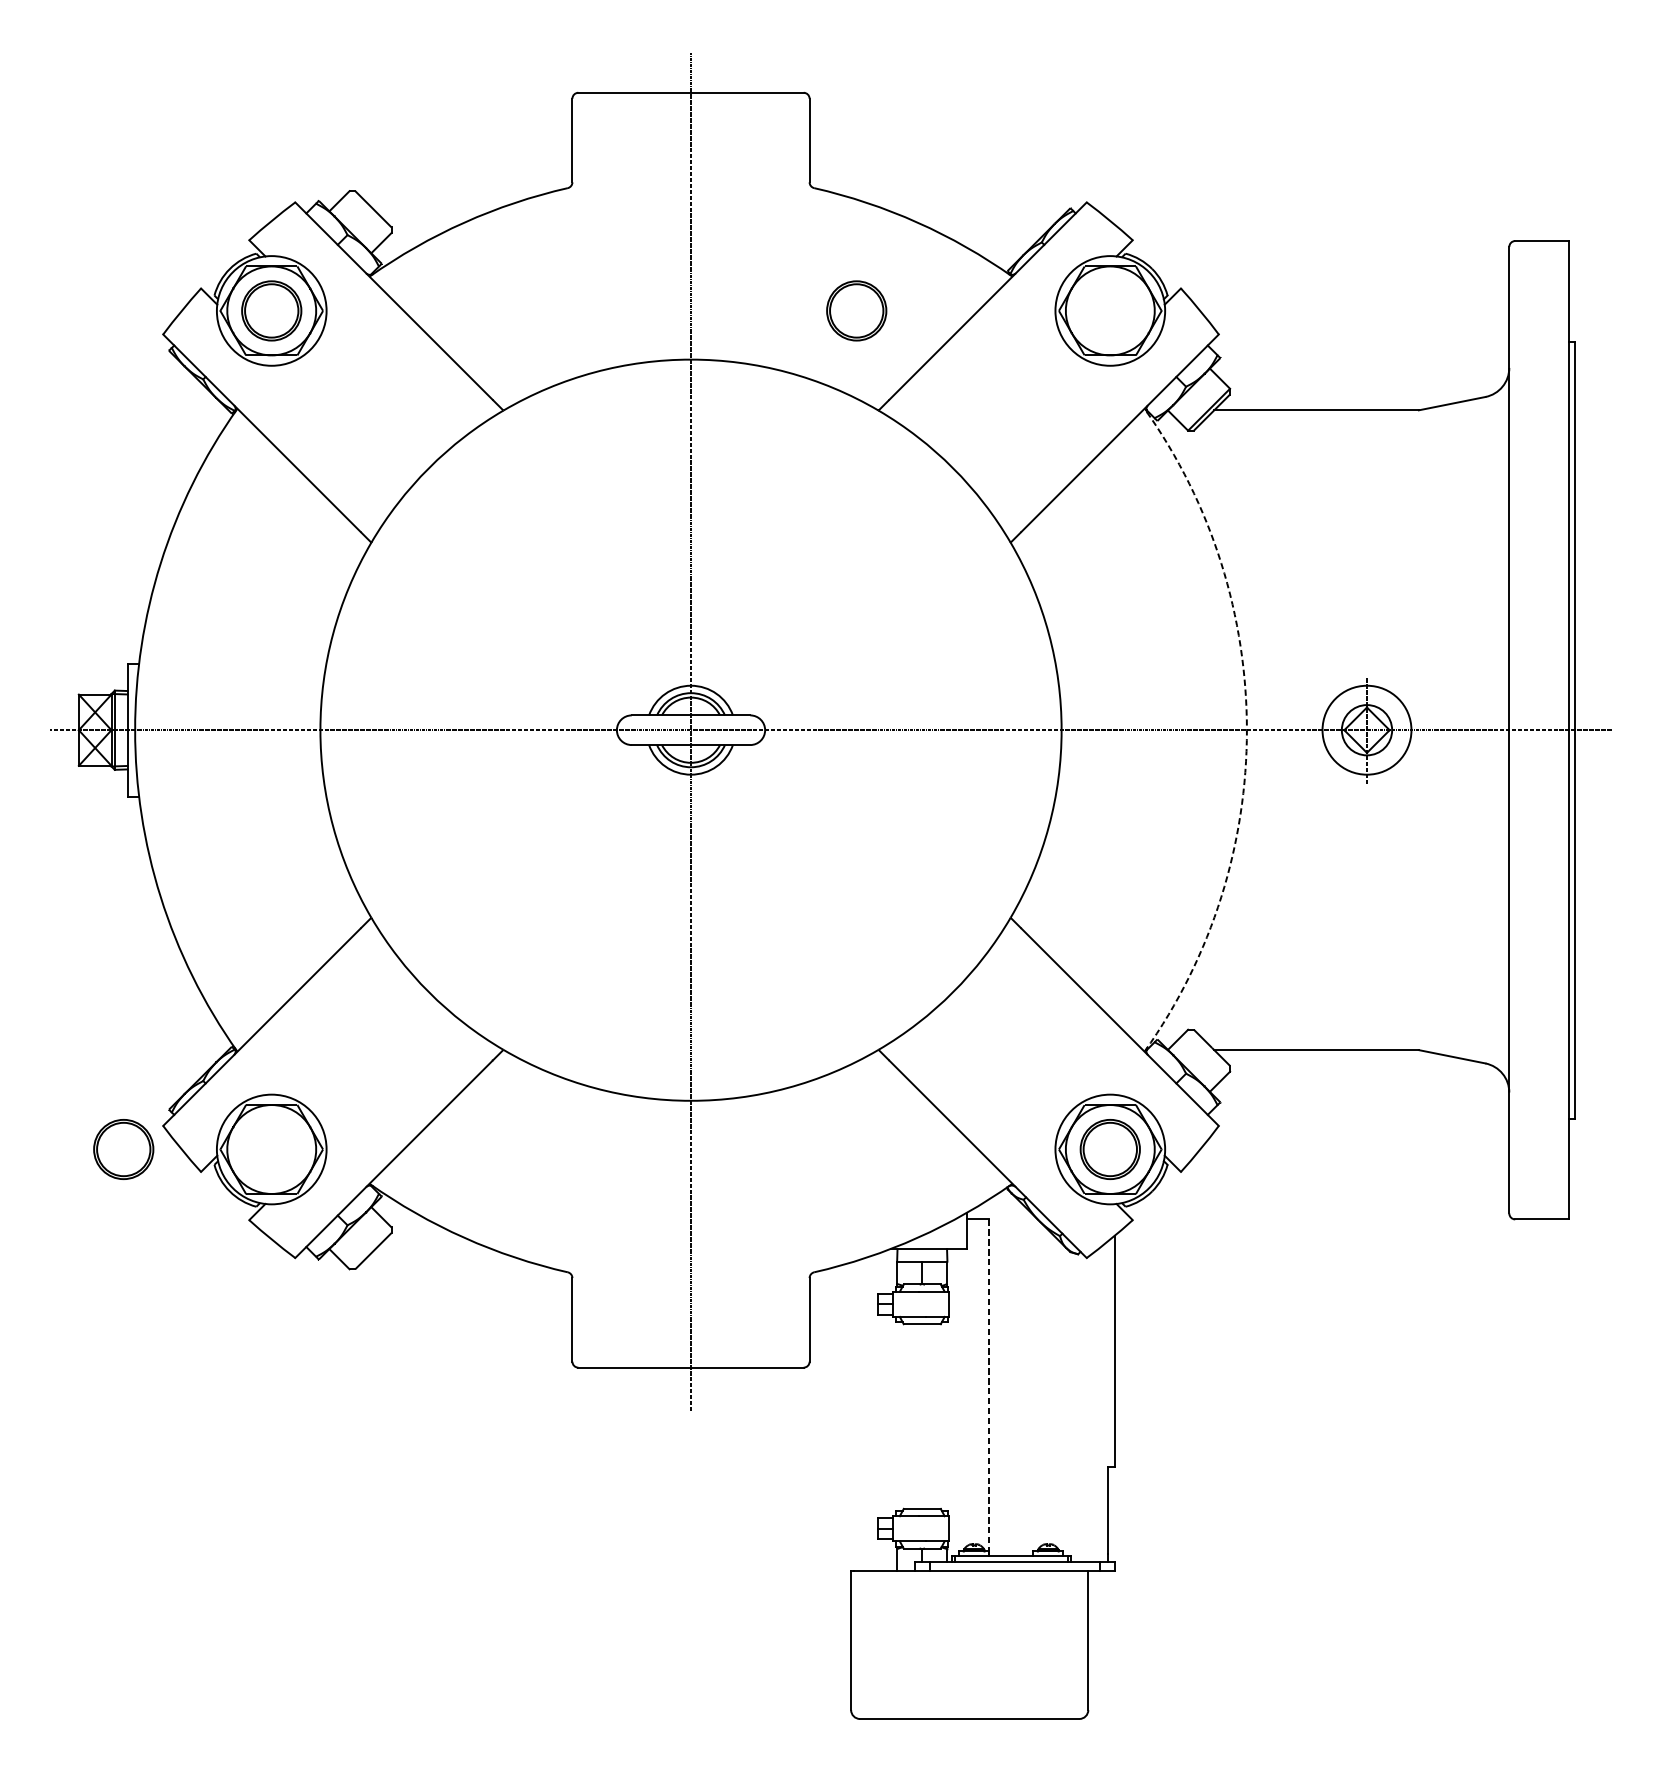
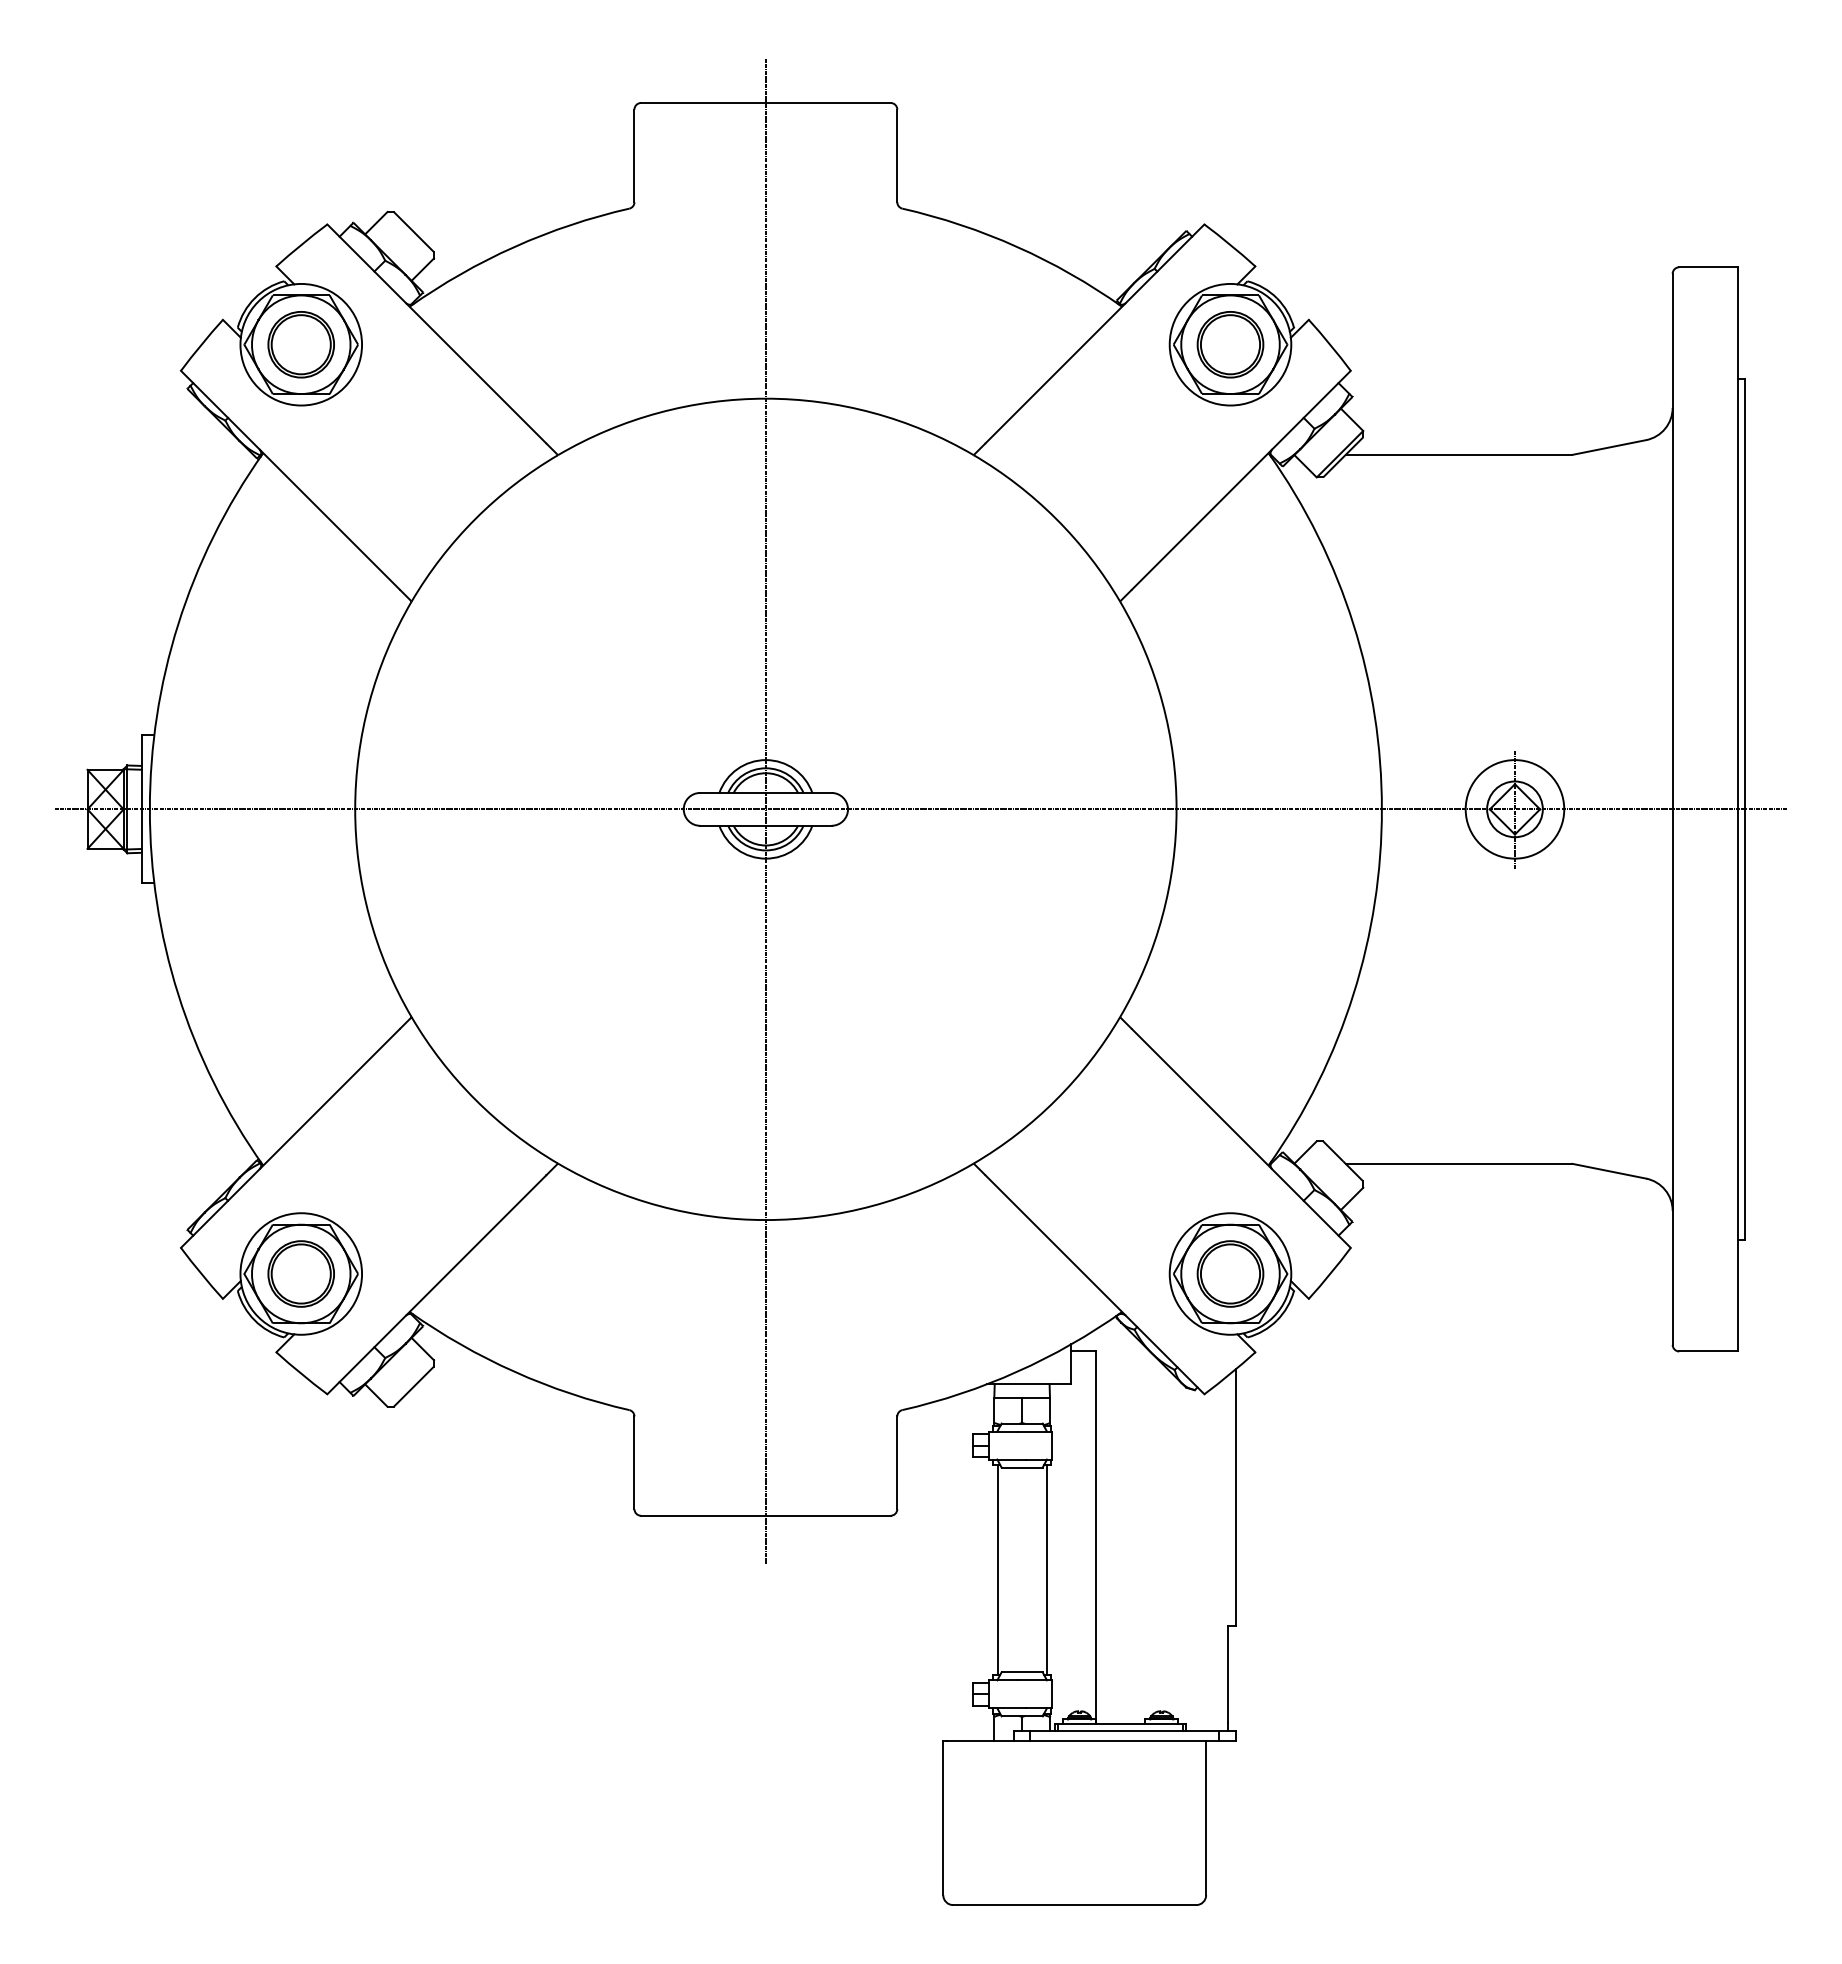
part: (856, 310) -> (1230, 344), moved
arc: (1246, 730) -> (1381, 809), dashed -> solid
part: (123, 1149) -> (300, 1273), moved
line: (989, 1387) -> (1096, 1537), dashed -> solid
line: (900, 1416) -> (997, 1569), added
line: (944, 1416) -> (1046, 1569), added

